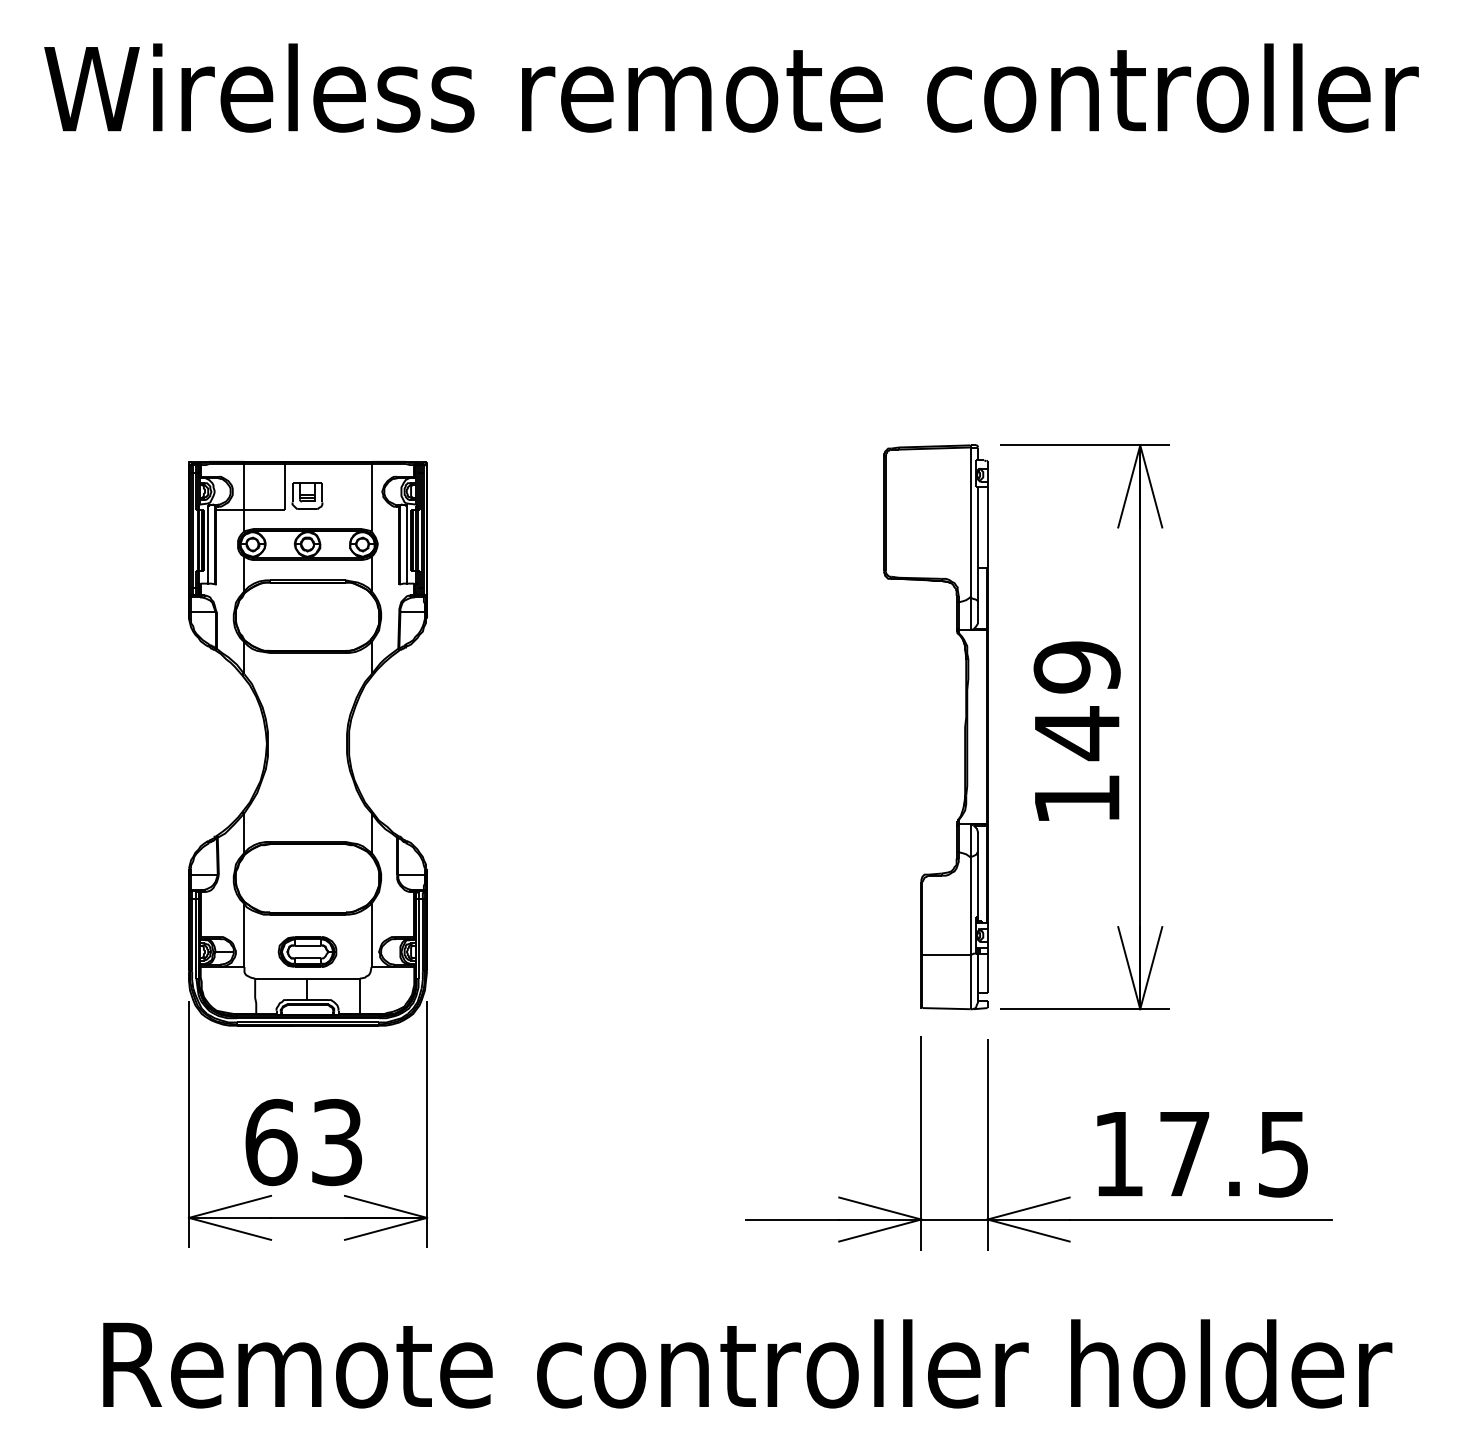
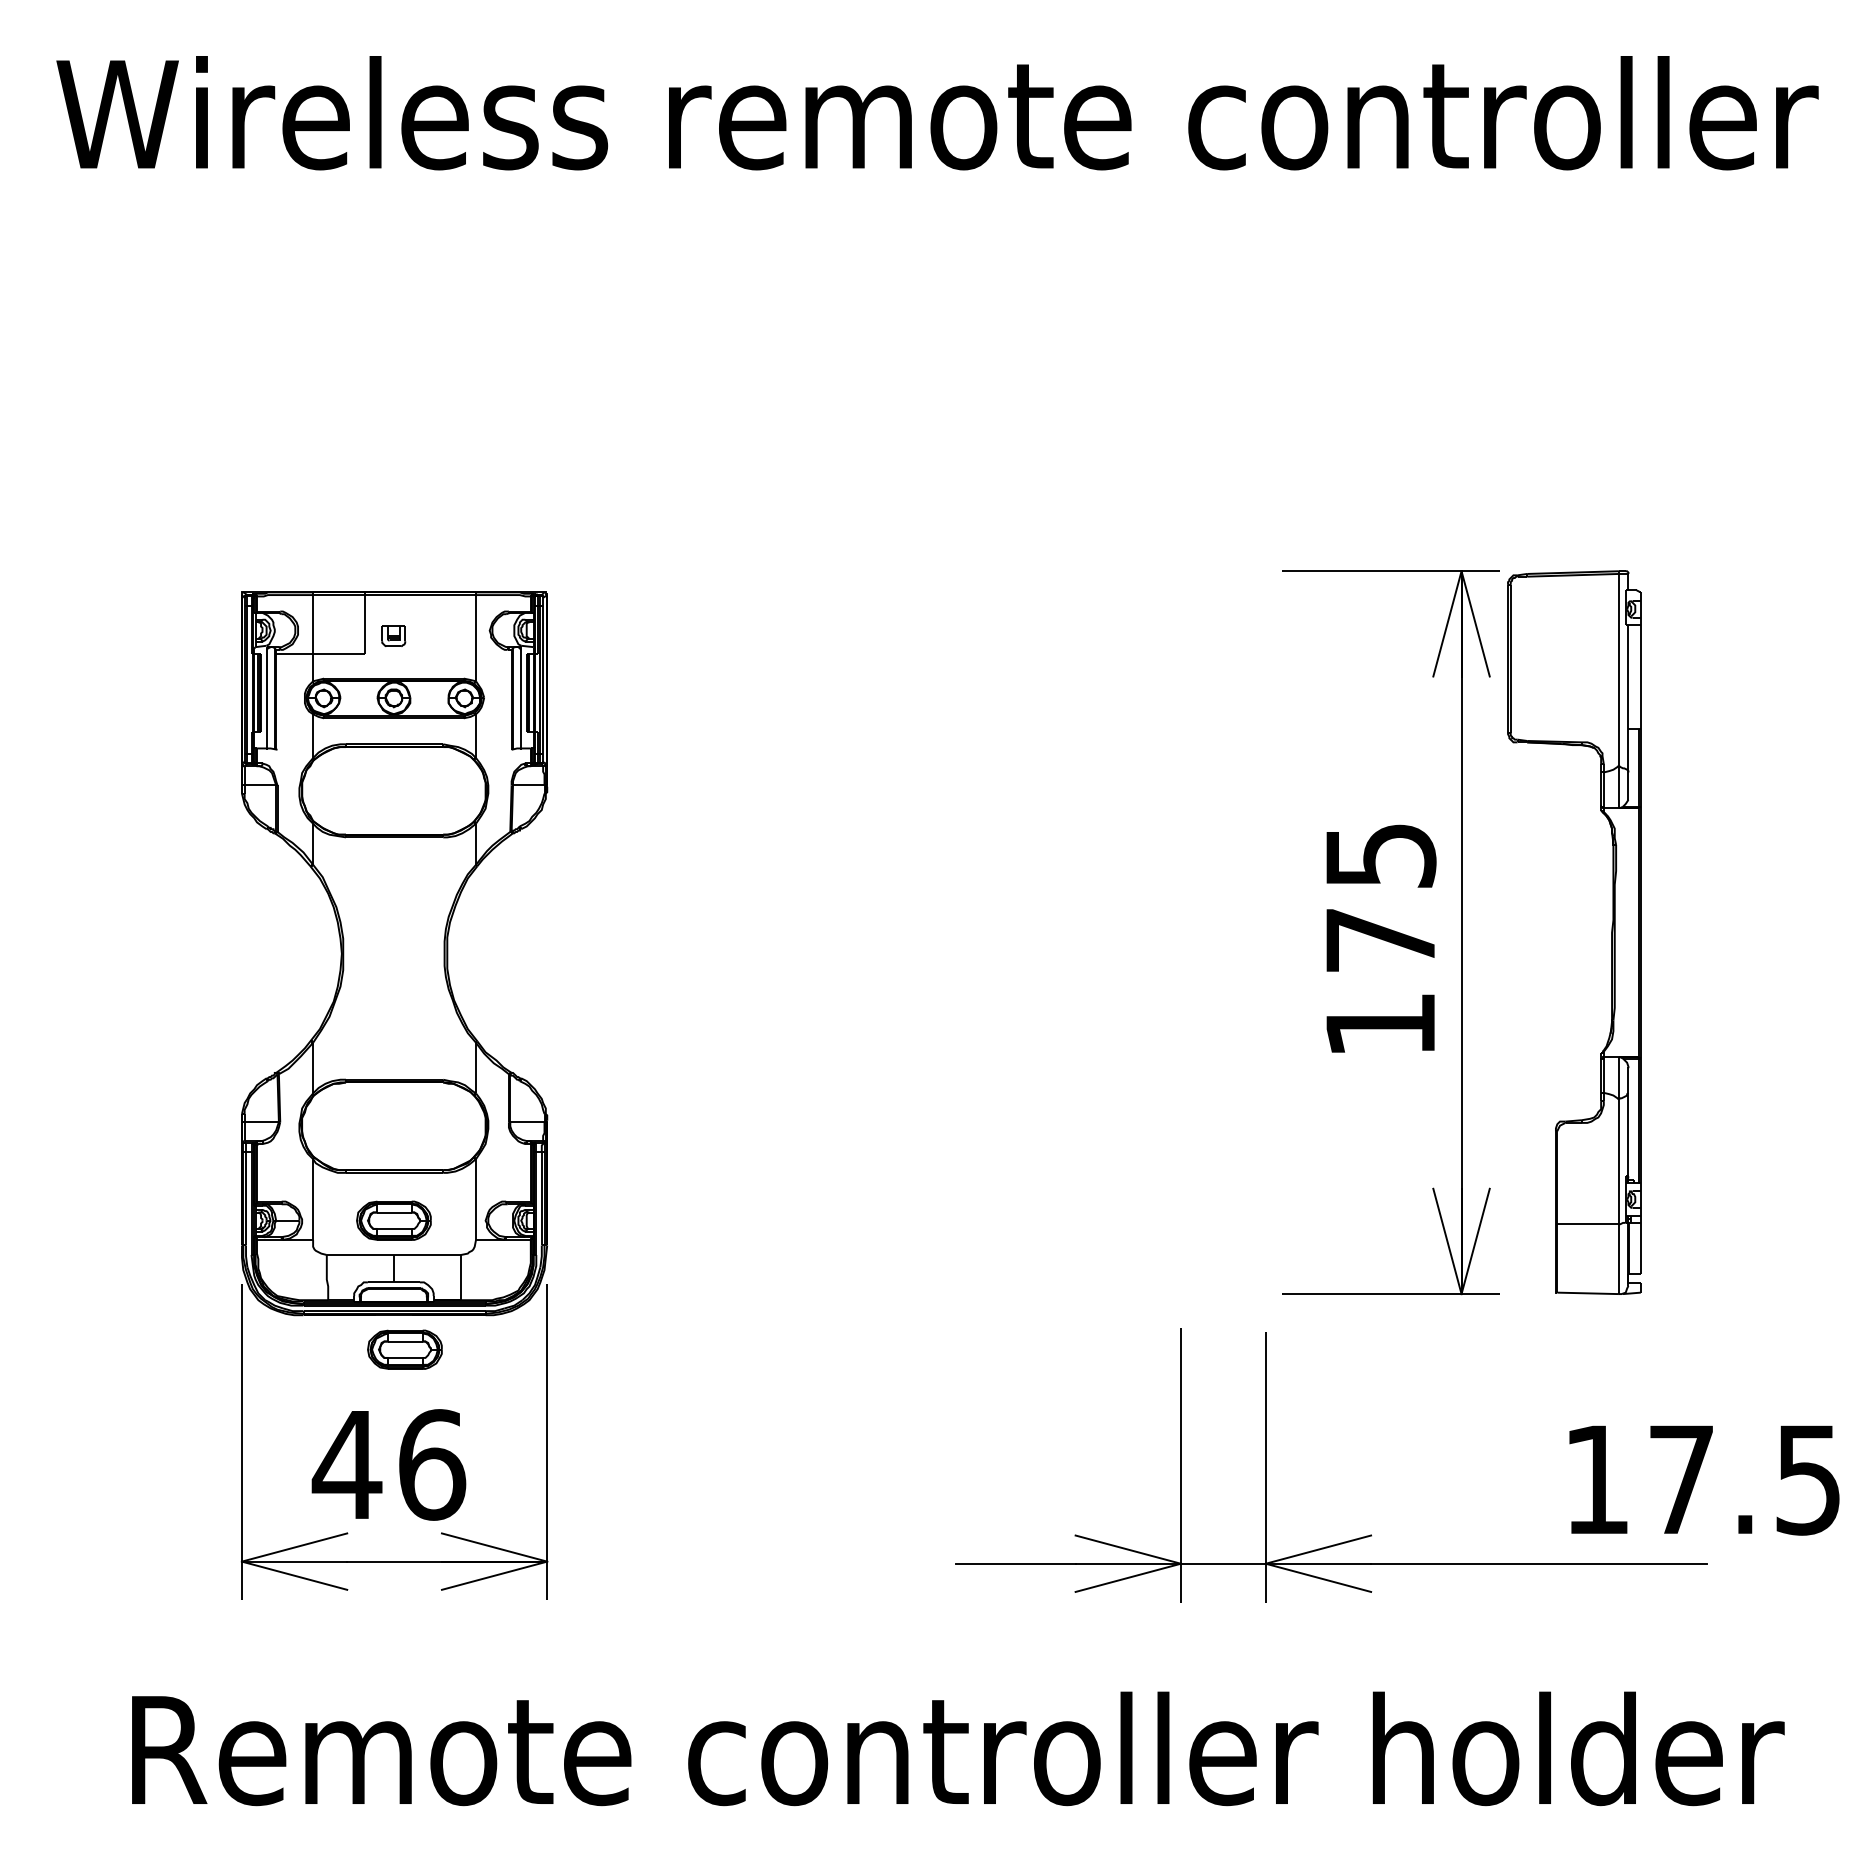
part: (307, 496) -> (393, 636), size x0.6
text: (1077, 700) -> (1380, 898), 149 -> 175
part: (964, 727) -> (1611, 932), moved
part: (315, 1052) -> (404, 1349), added
text: (303, 1142) -> (388, 1464), 63 -> 46
text: (1202, 1154) -> (1704, 1480), moved

